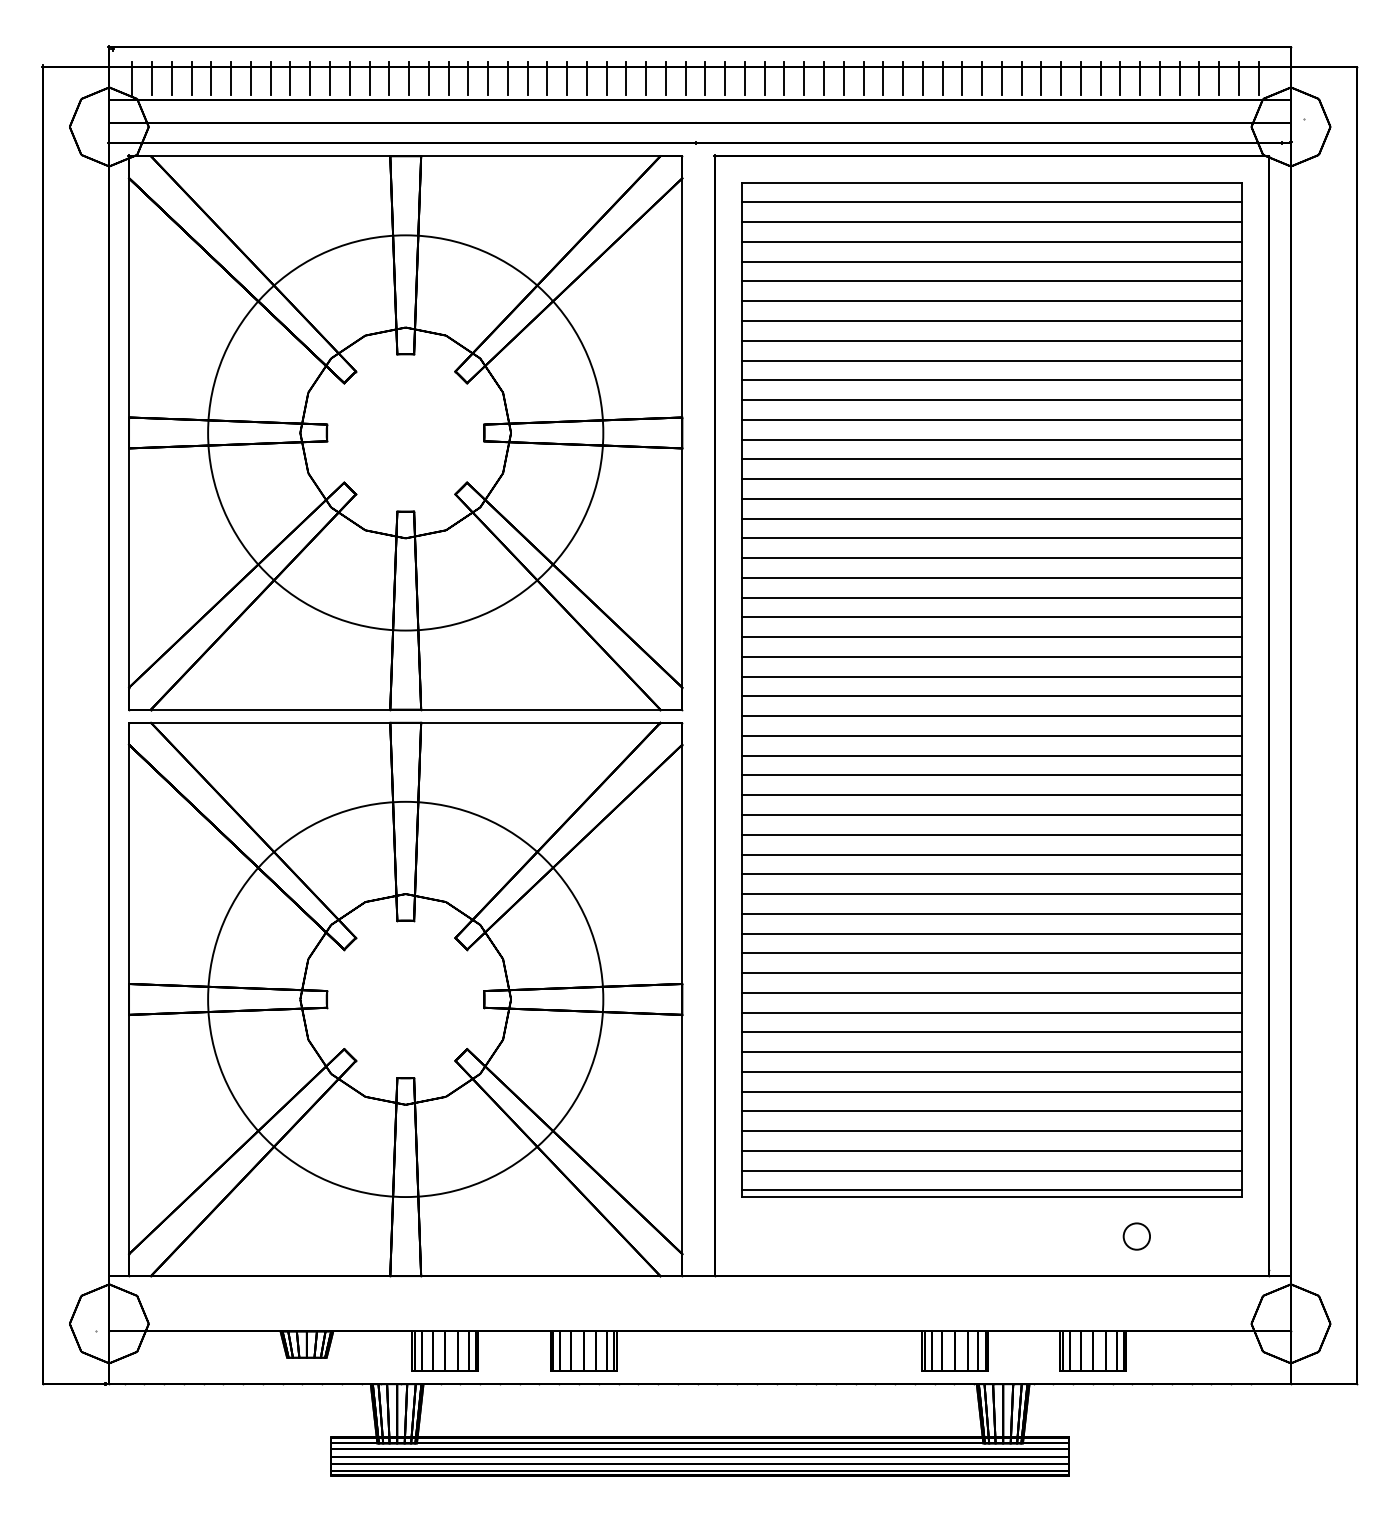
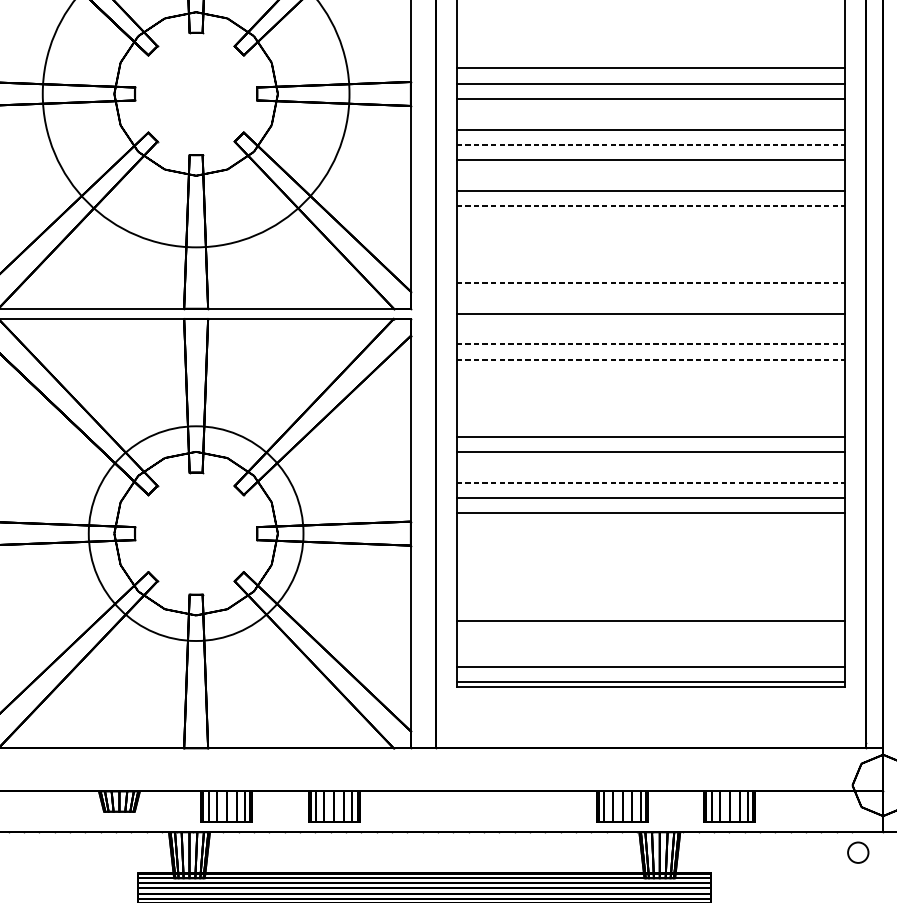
line: (991, 320) -> (650, 6), removed
line: (991, 340) -> (650, 22), removed
line: (991, 360) -> (650, 37), removed
line: (991, 380) -> (650, 53), removed
line: (991, 459) -> (650, 114), removed
line: (992, 498) -> (651, 144), solid -> dashed
line: (991, 538) -> (650, 175), removed
line: (992, 577) -> (651, 206), solid -> dashed
line: (991, 597) -> (650, 221), removed
line: (991, 617) -> (650, 237), removed
line: (991, 637) -> (650, 252), removed
line: (991, 656) -> (650, 267), removed
line: (992, 676) -> (651, 283), solid -> dashed
line: (991, 696) -> (650, 298), removed
line: (991, 735) -> (650, 328), removed
line: (992, 755) -> (651, 344), solid -> dashed
line: (992, 775) -> (651, 359), solid -> dashed
line: (991, 795) -> (650, 375), removed
line: (991, 815) -> (650, 390), removed
line: (991, 834) -> (650, 405), removed
line: (991, 854) -> (650, 421), removed
line: (991, 913) -> (650, 466), removed
line: (992, 933) -> (651, 482), solid -> dashed
line: (991, 992) -> (650, 528), removed
circle: (405, 999) -> (195, 533), size x0.7
line: (991, 1012) -> (650, 543), removed
line: (991, 1032) -> (650, 559), removed
line: (991, 1052) -> (650, 574), removed
line: (991, 1071) -> (650, 589), removed
line: (991, 1091) -> (650, 605), removed
line: (991, 1131) -> (650, 636), removed
line: (991, 1150) -> (650, 650), removed
circle: (1136, 1236) -> (857, 852), moved

